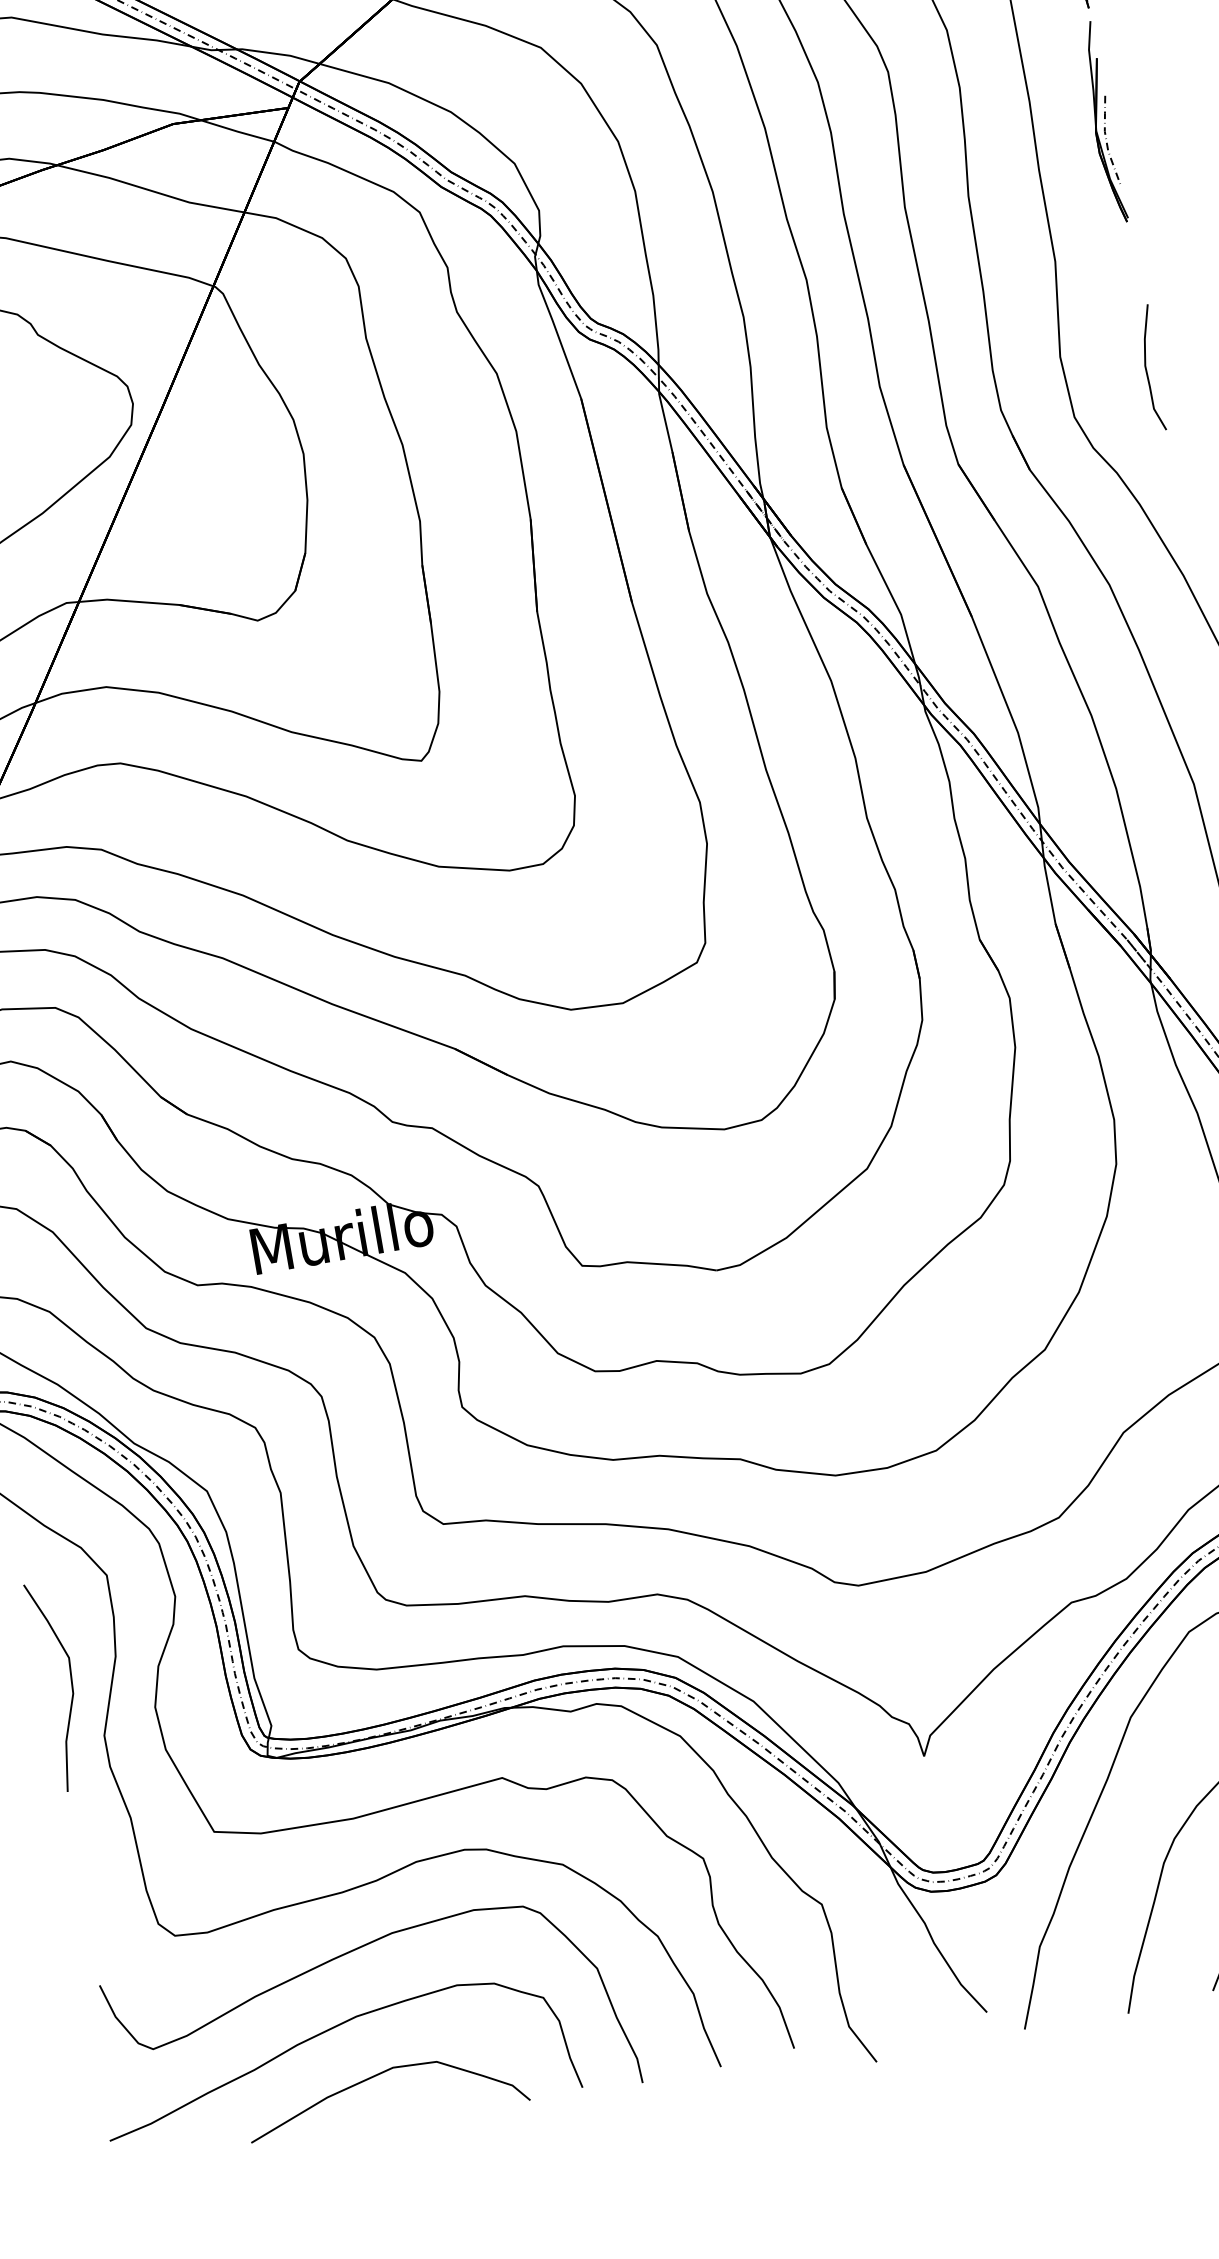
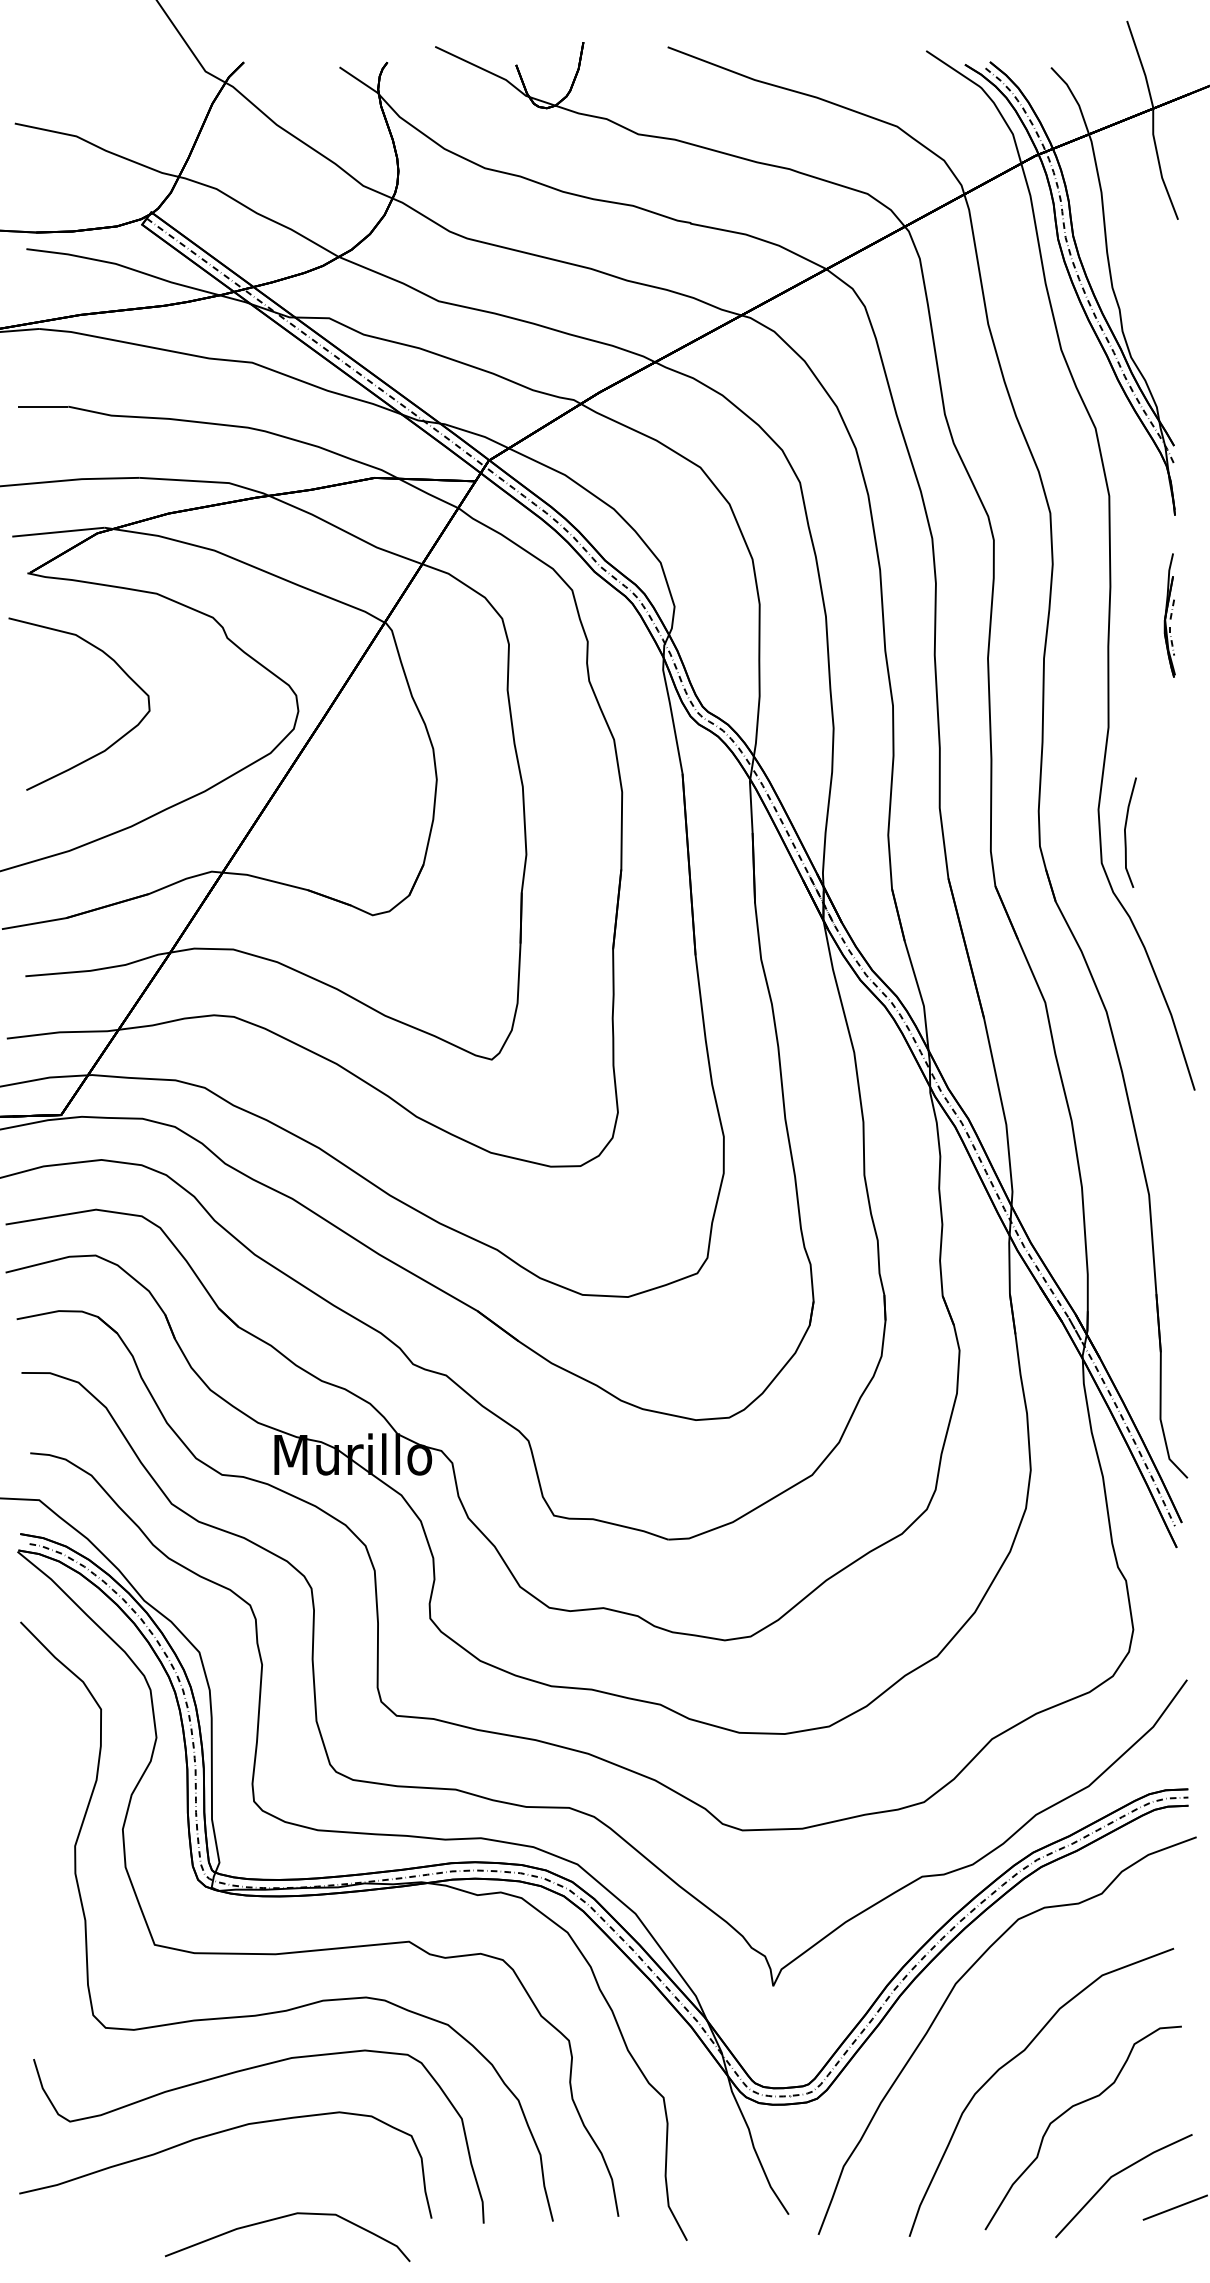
part: (1102, 122) -> (1169, 615), size x0.7
curve: (1146, 368) -> (1125, 832), moved
curve: (71, 1683) -> (54, 1796), removed
curve: (375, 2076) -> (281, 2218), moved

